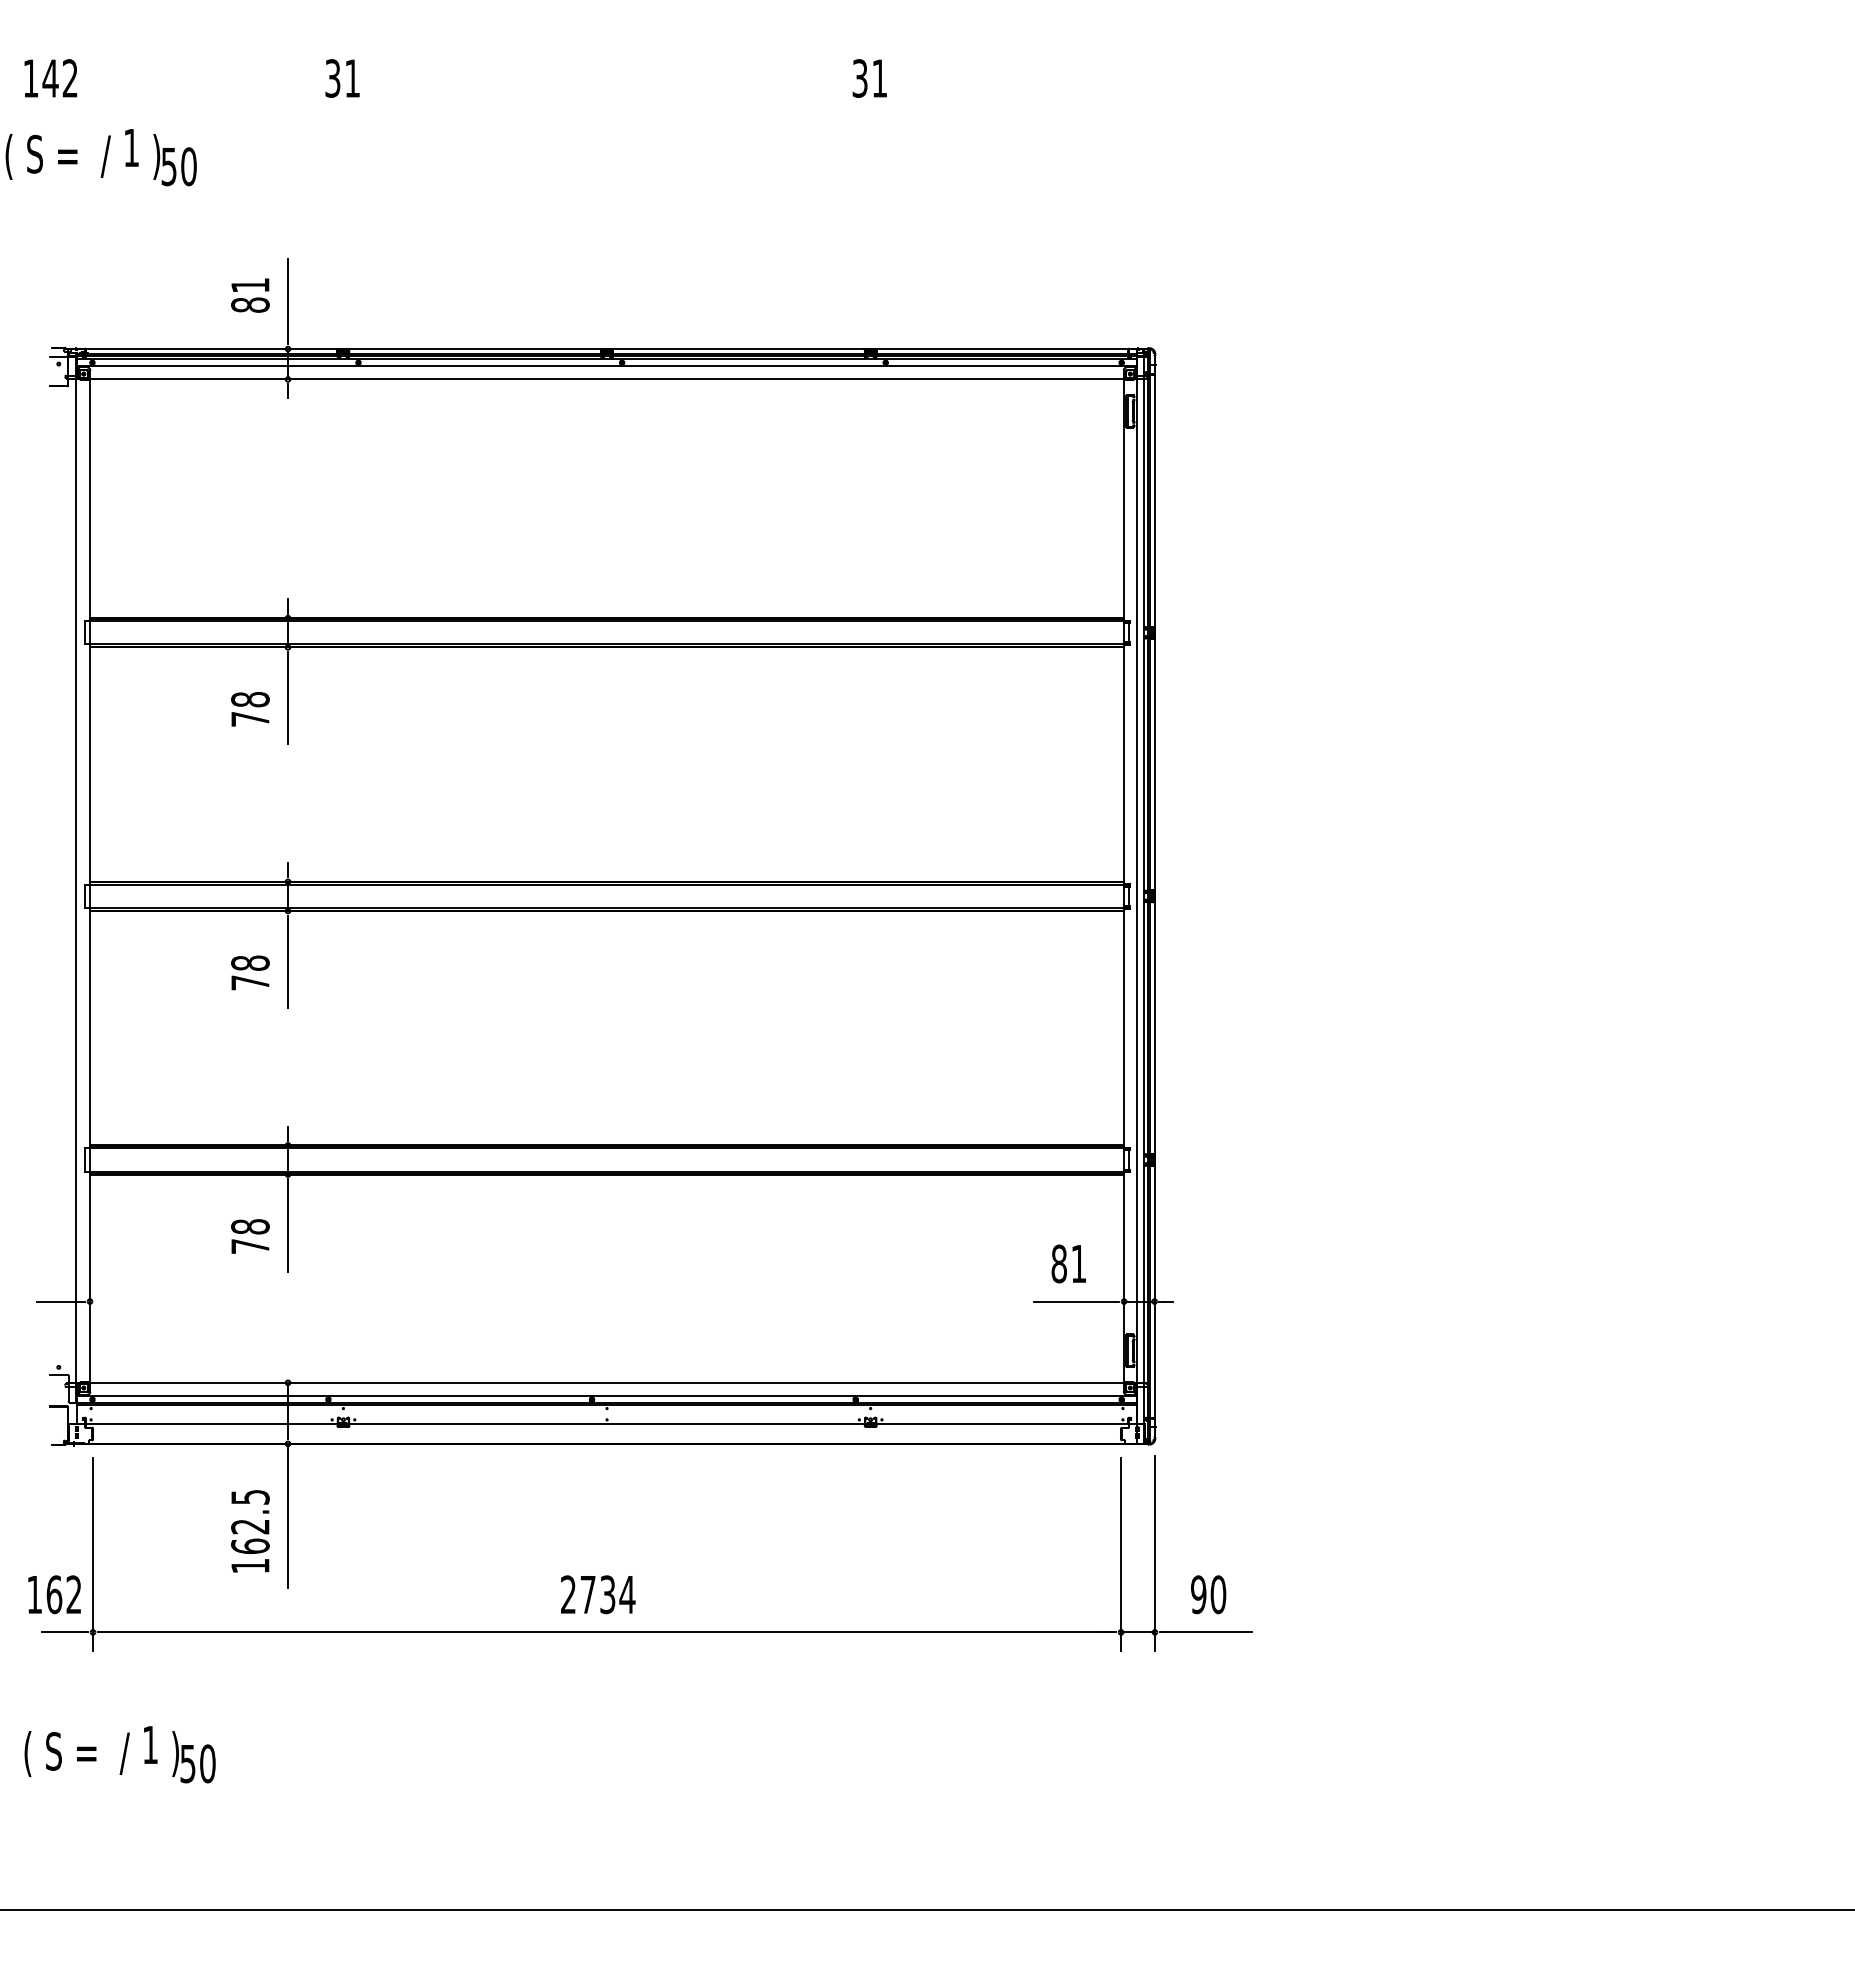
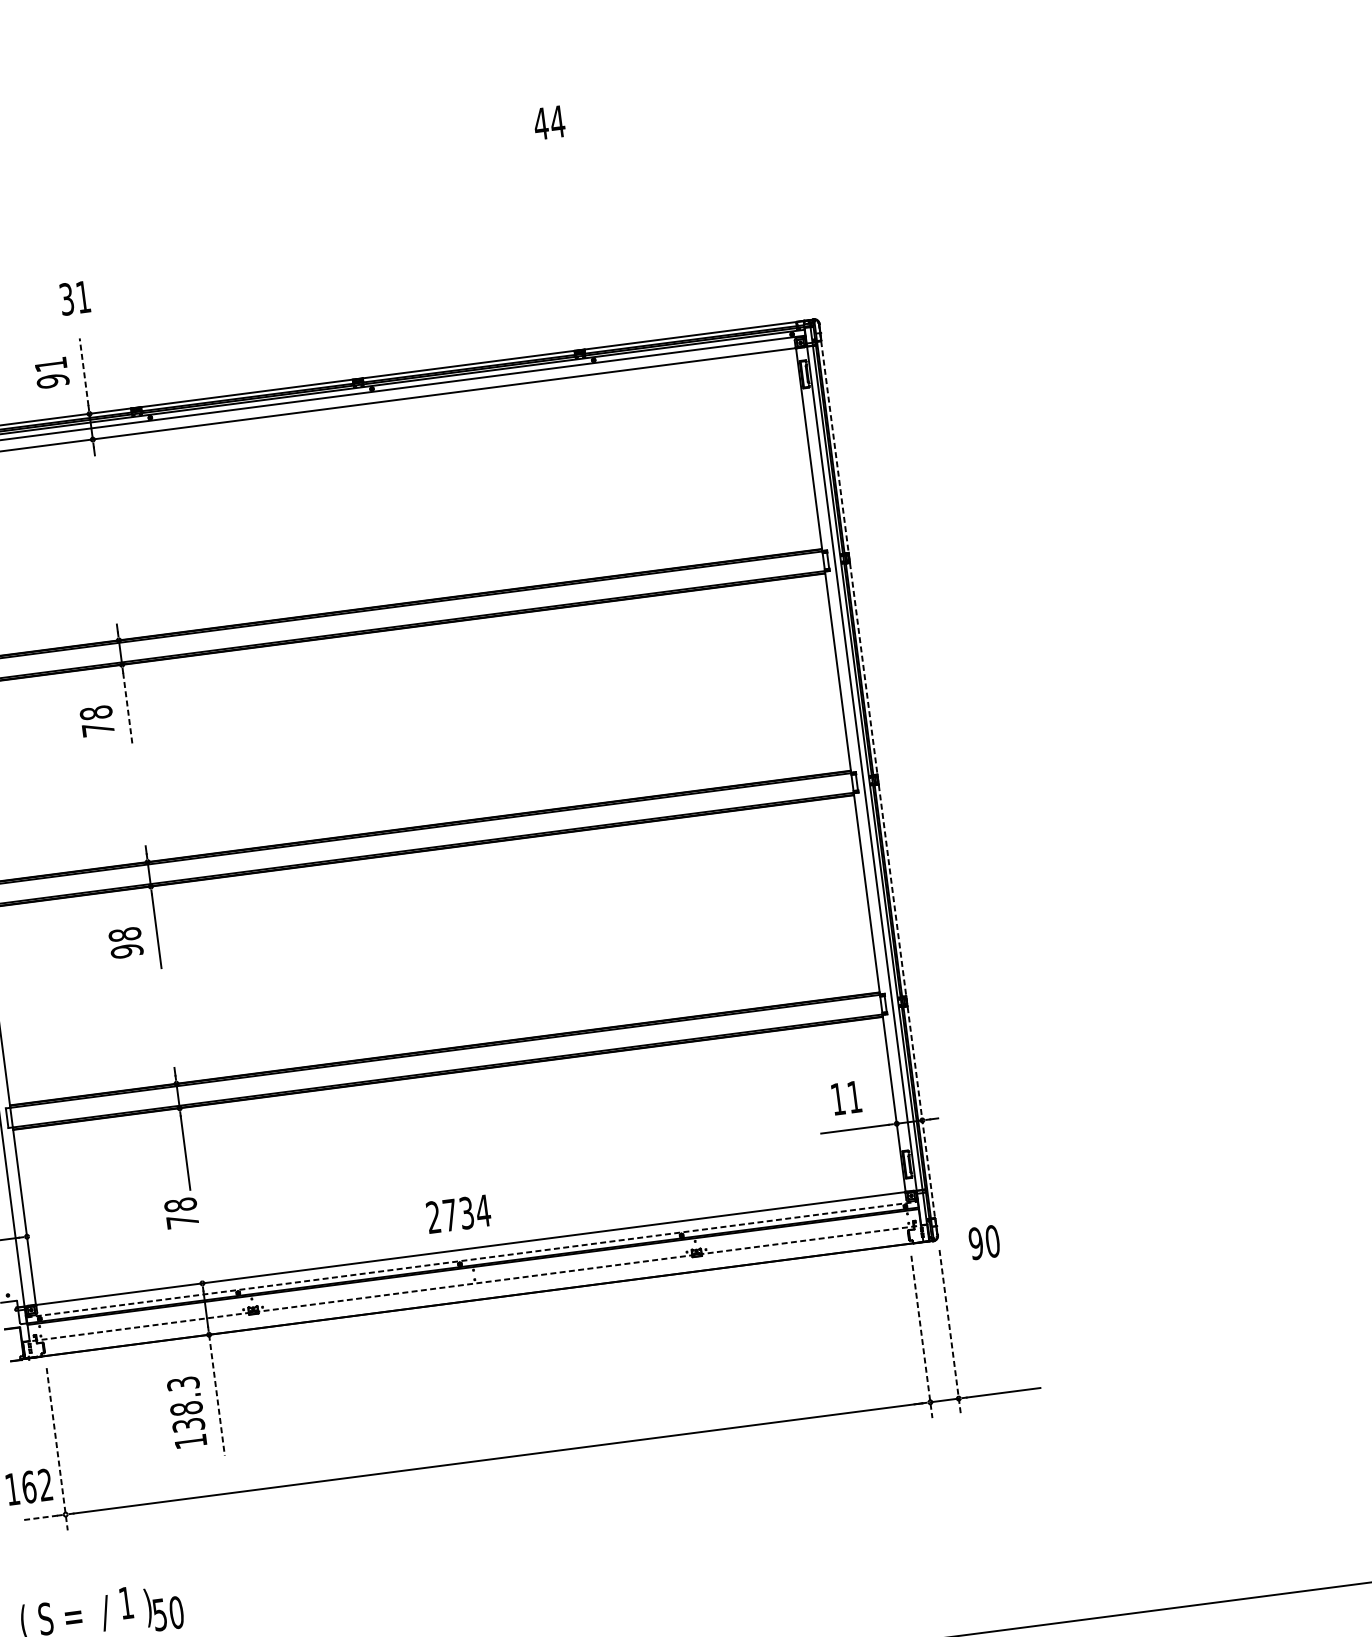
text: (342, 78) -> (74, 298), moved
text: (869, 78) -> (549, 122), 31 -> 44
line: (288, 298) -> (84, 371), solid -> dashed
text: (250, 304) -> (53, 380), 81 -> 91
line: (288, 700) -> (128, 709), solid -> dashed
line: (1154, 896) -> (878, 779), solid -> dashed
text: (250, 982) -> (127, 950), 78 -> 98
text: (250, 1236) -> (181, 1213), moved
text: (1058, 1263) -> (837, 1098), 81 -> 11
line: (607, 1395) -> (472, 1259), solid -> dashed
line: (607, 1424) -> (475, 1283), solid -> dashed
line: (288, 1515) -> (217, 1394), solid -> dashed
text: (250, 1522) -> (186, 1404), 162.5 -> 138.3
line: (1154, 1553) -> (949, 1332), solid -> dashed
line: (93, 1555) -> (57, 1449), solid -> dashed
line: (1121, 1555) -> (922, 1337), solid -> dashed
text: (598, 1594) -> (458, 1213), moved
text: (1208, 1594) -> (984, 1242), moved
line: (62, 1632) -> (40, 1518), solid -> dashed

